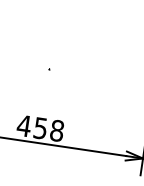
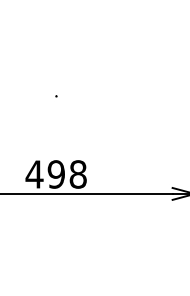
text: (40, 128) -> (55, 174), 458 -> 498

